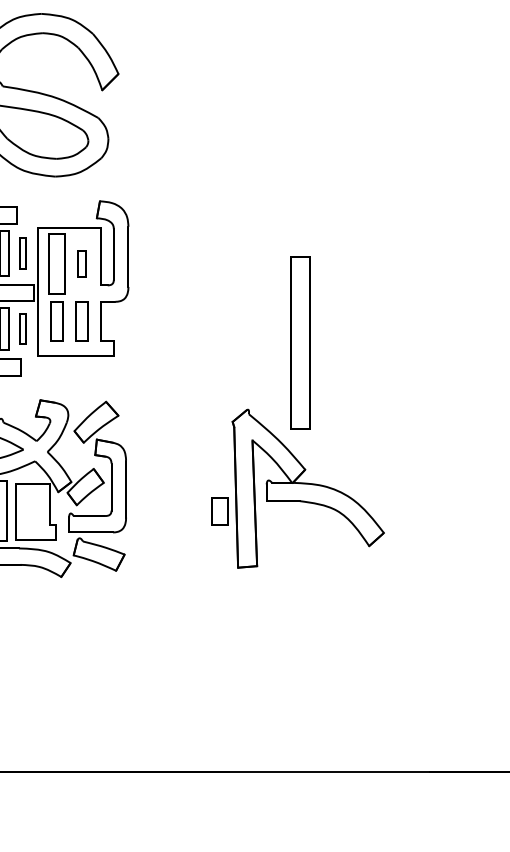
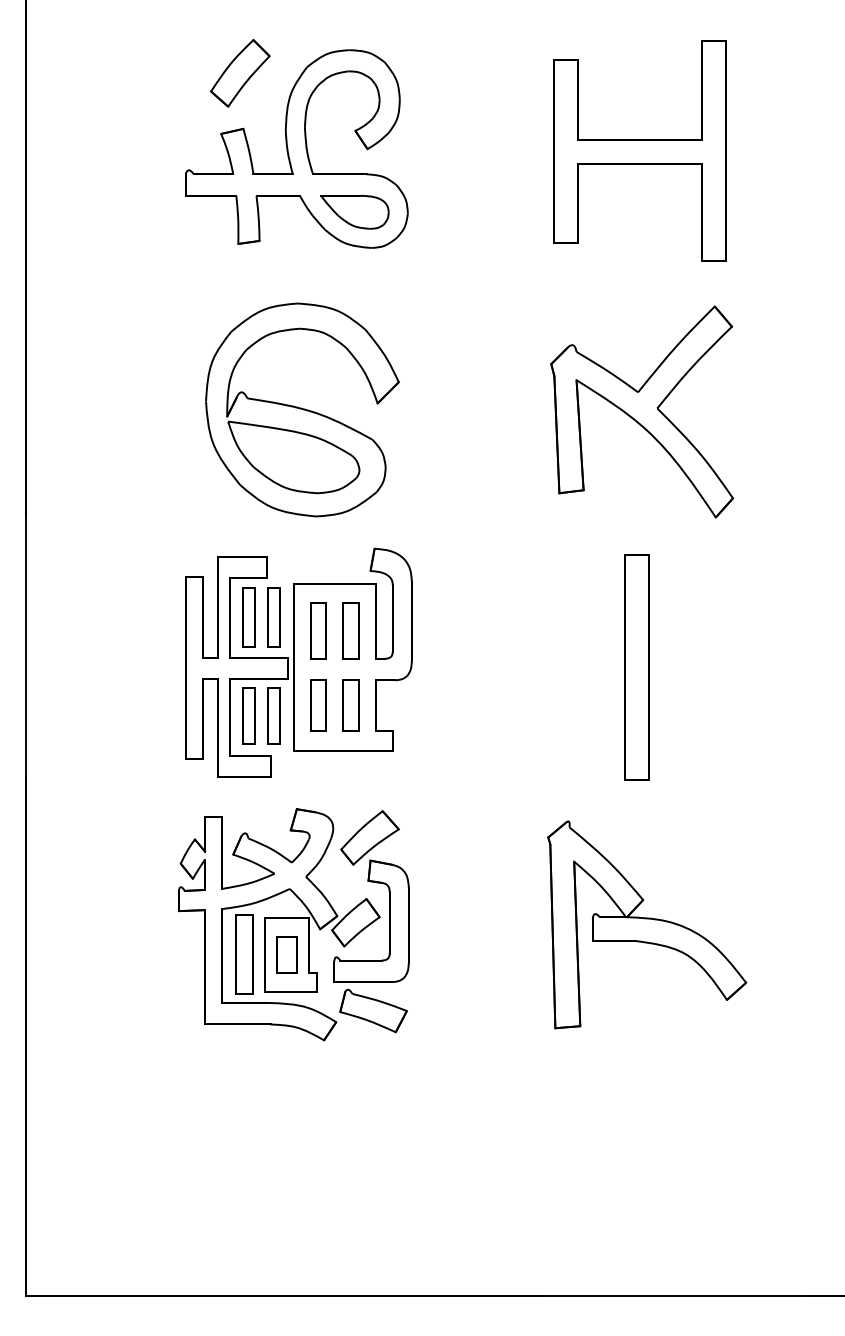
part: (304, 96) -> (642, 411), added
part: (22, 253) -> (273, 617), size x1.43
part: (57, 263) -> (318, 630), size x0.71
part: (81, 263) -> (350, 630), size x1.67
part: (22, 328) -> (273, 715), size x1.43
part: (300, 343) -> (636, 667), moved
part: (219, 511) -> (286, 954), moved

